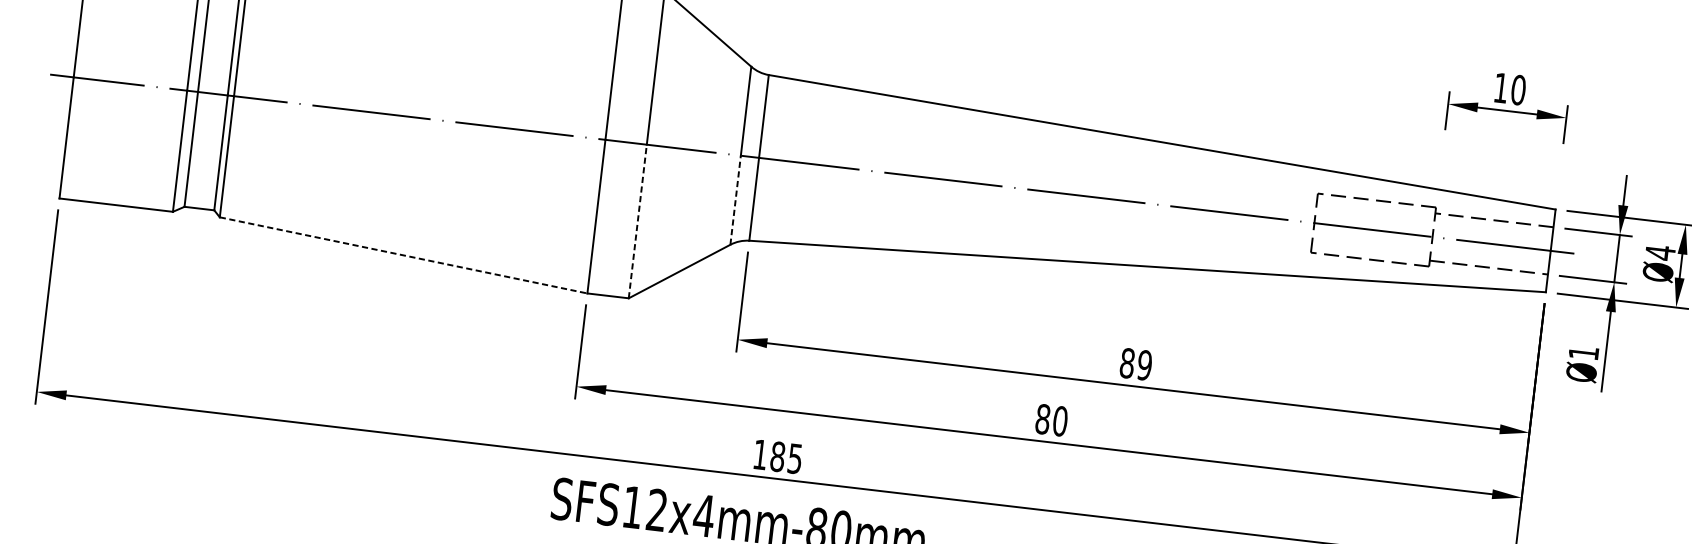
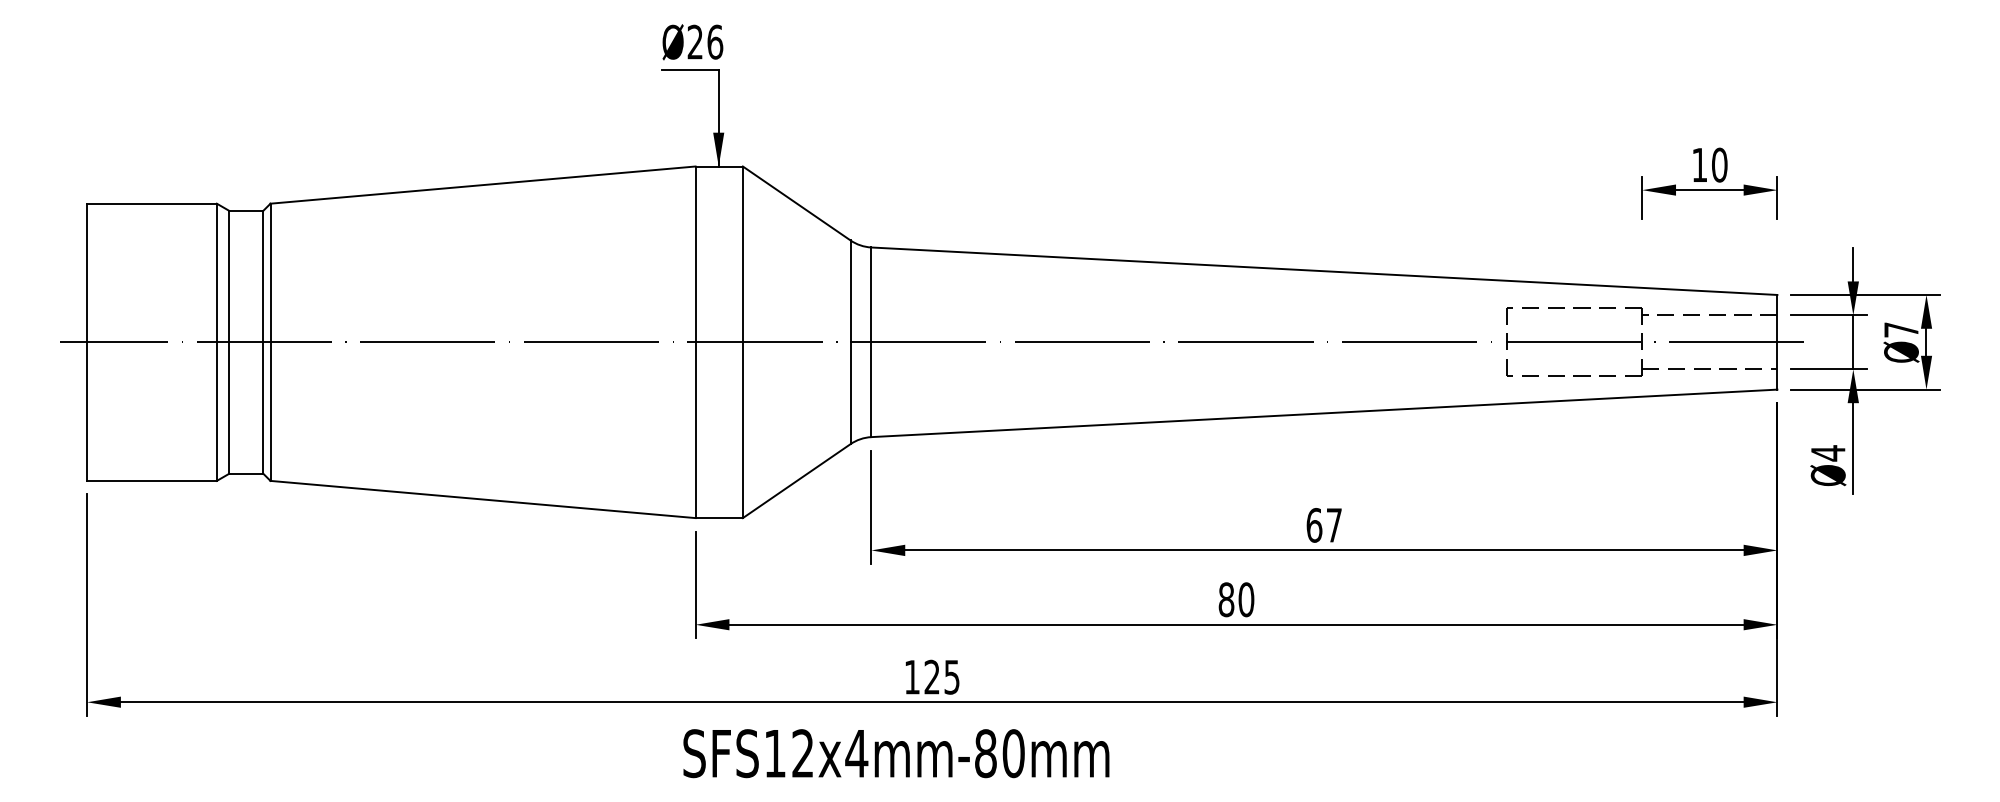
line: (735, 200) -> (850, 393), dashed -> solid
line: (637, 221) -> (742, 430), dashed -> solid
text: (1660, 252) -> (1901, 329), Ø4 -> Ø7
line: (404, 255) -> (483, 499), dashed -> solid
text: (1584, 353) -> (1828, 453), Ø1 -> Ø4
text: (1136, 364) -> (1324, 525), 89 -> 67
text: (778, 456) -> (932, 676), 185 -> 125

